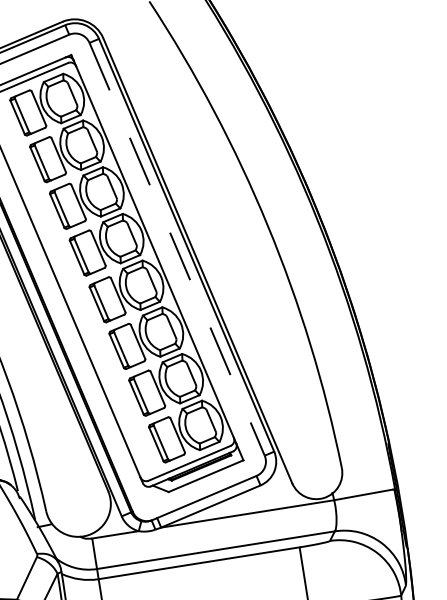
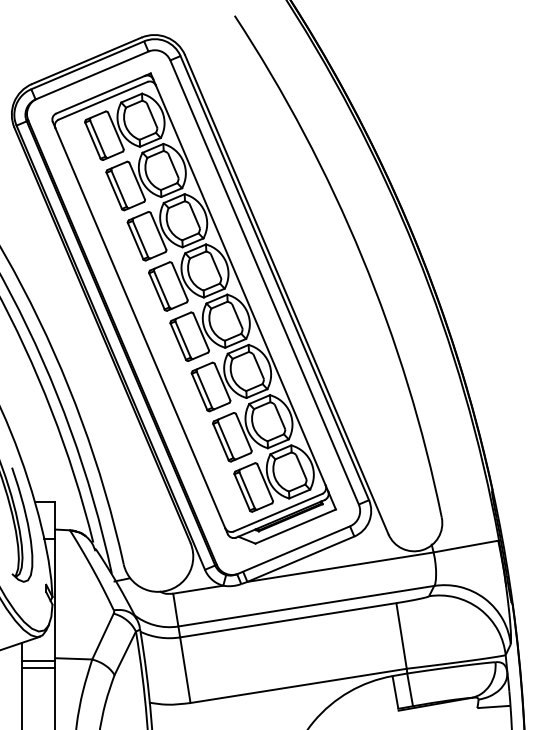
line: (177, 249) -> (264, 282), dashed -> solid

